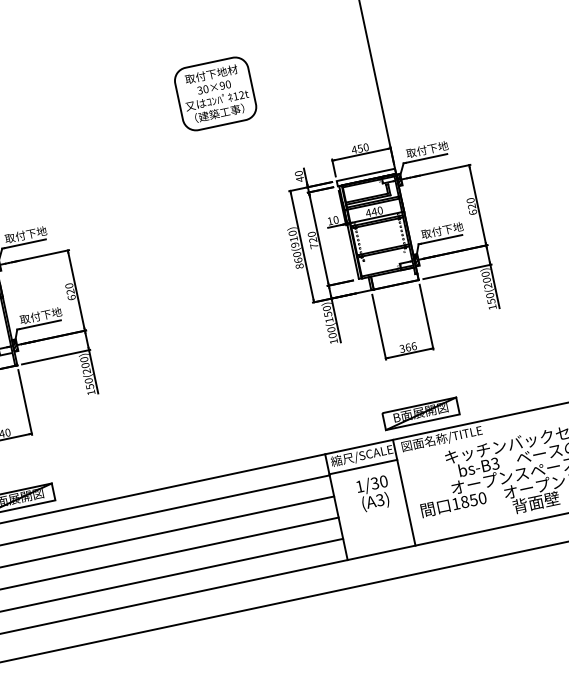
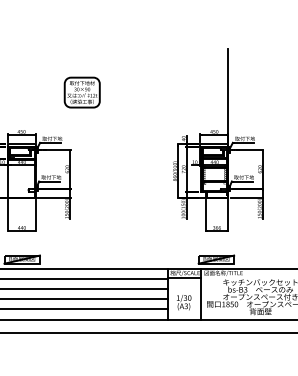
part: (213, 94) -> (81, 92), moved
text: (374, 492) -> (184, 302), moved

